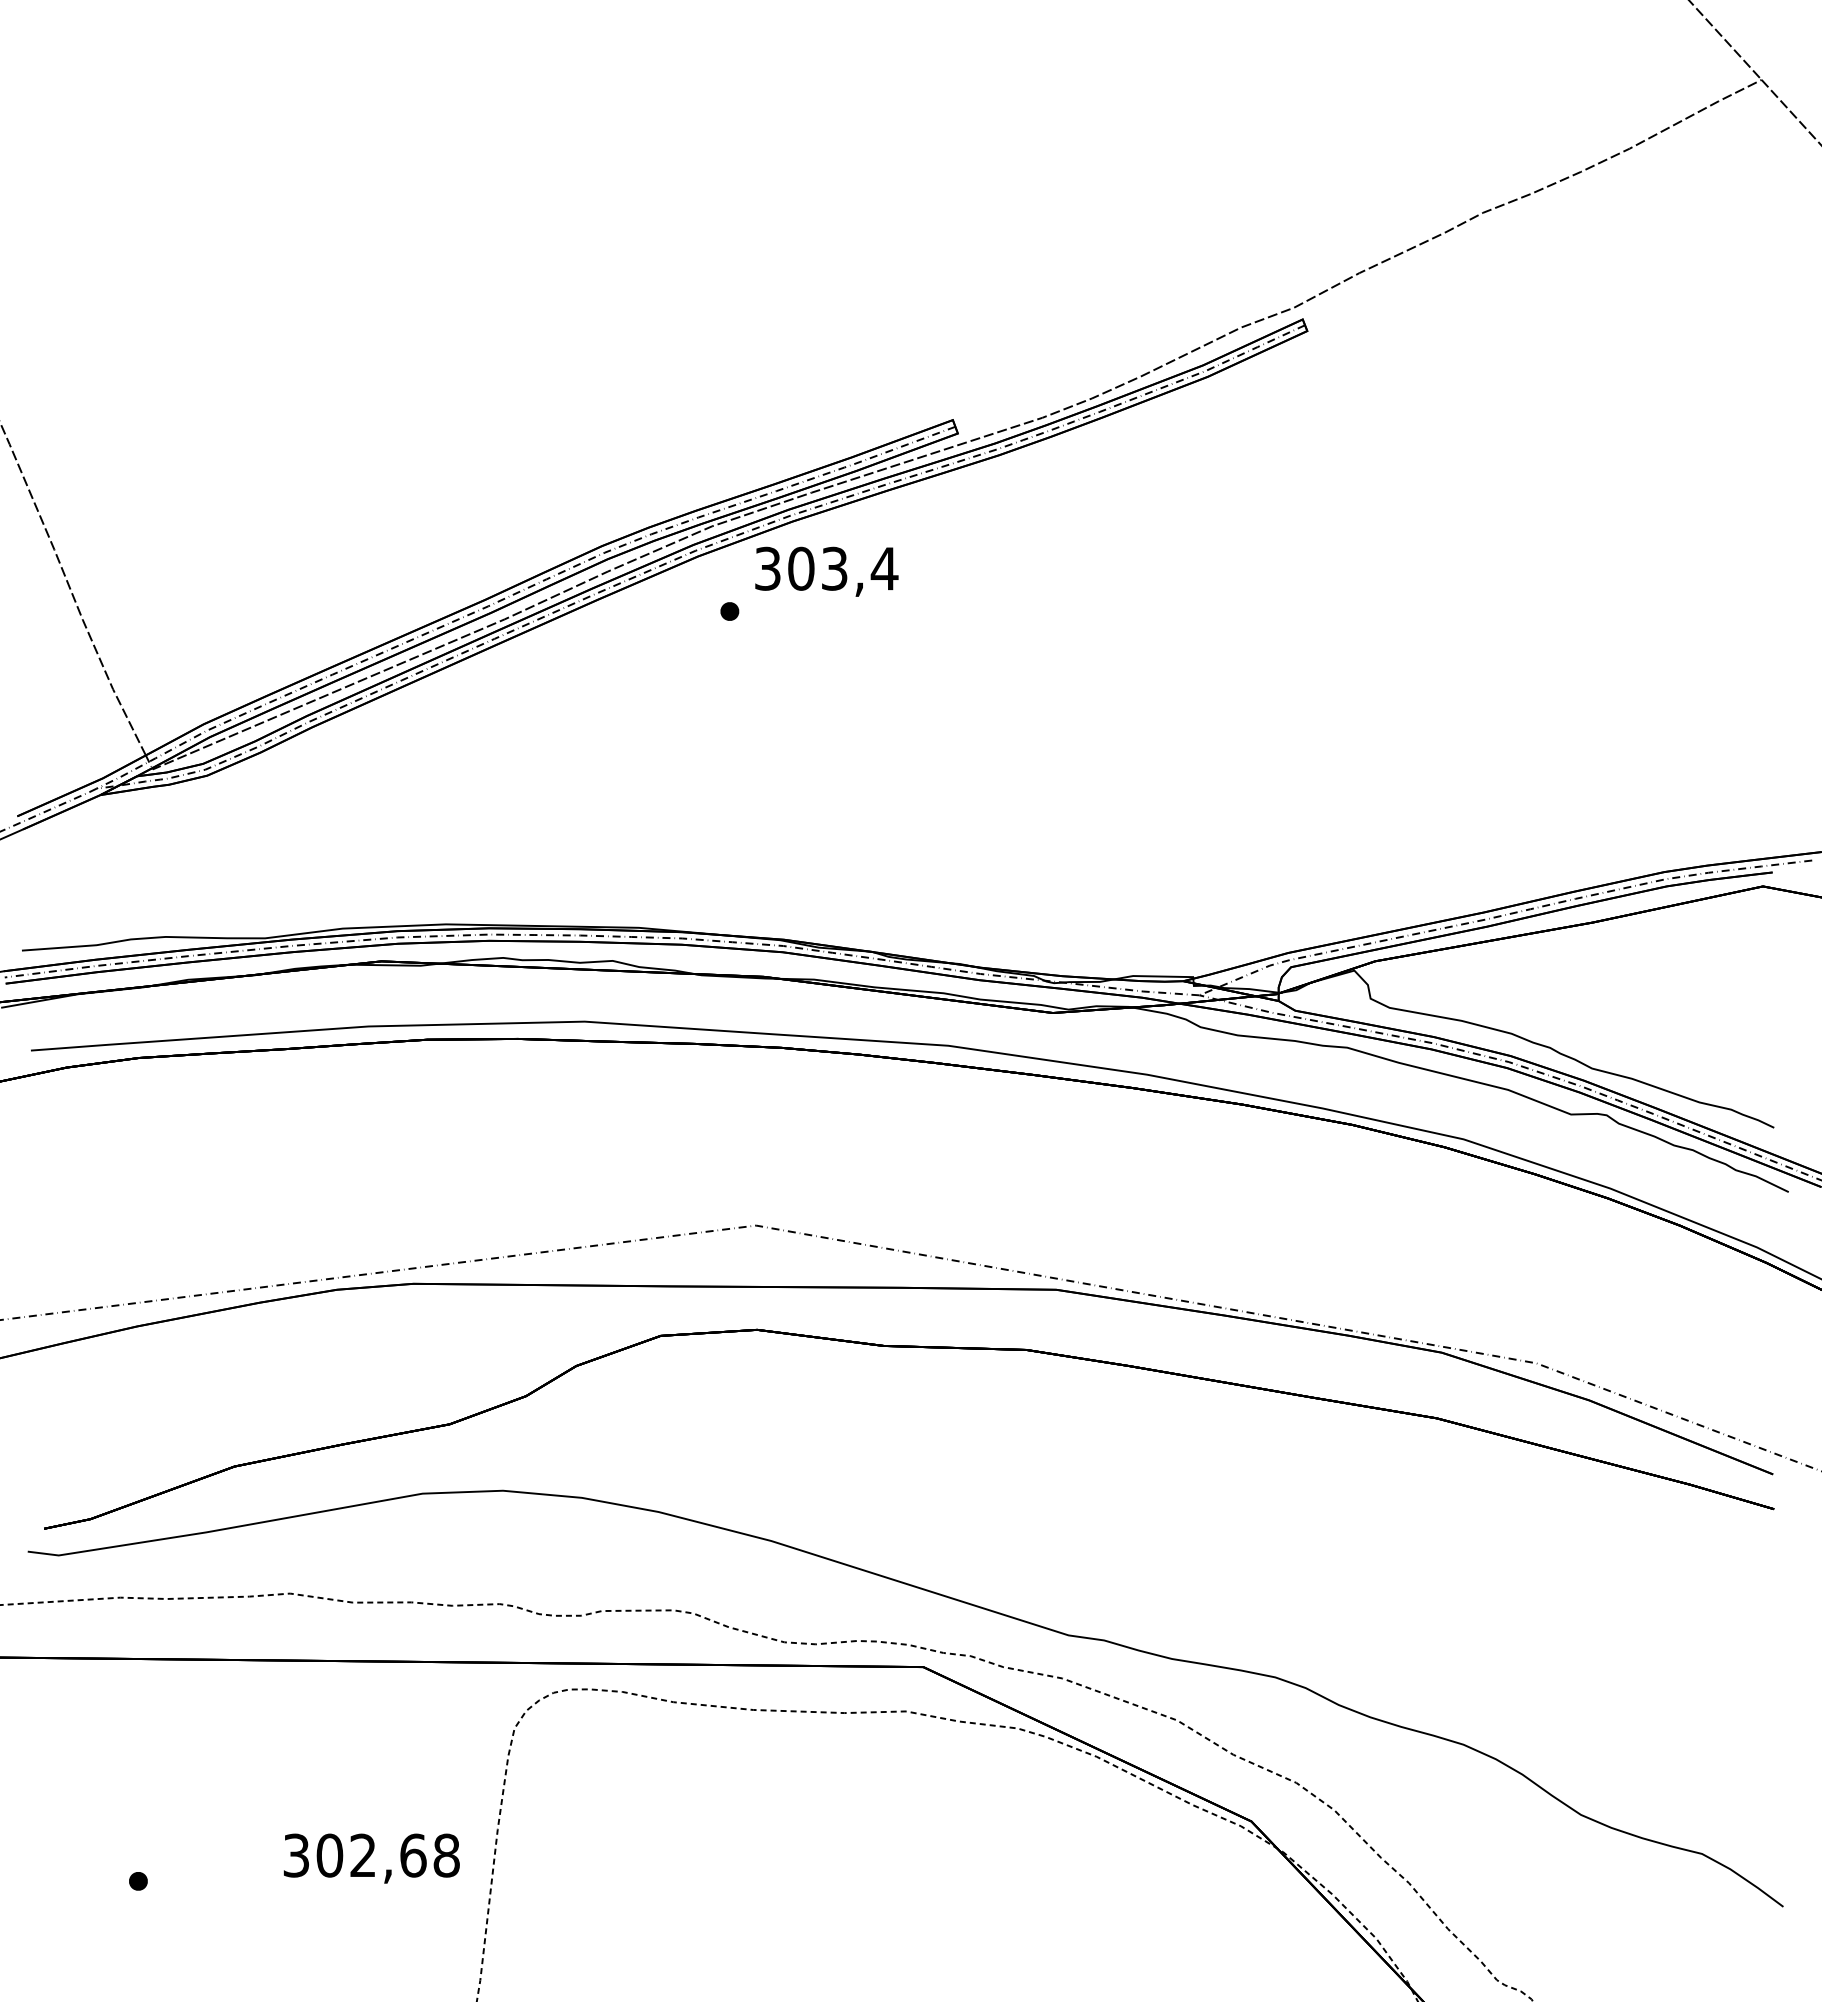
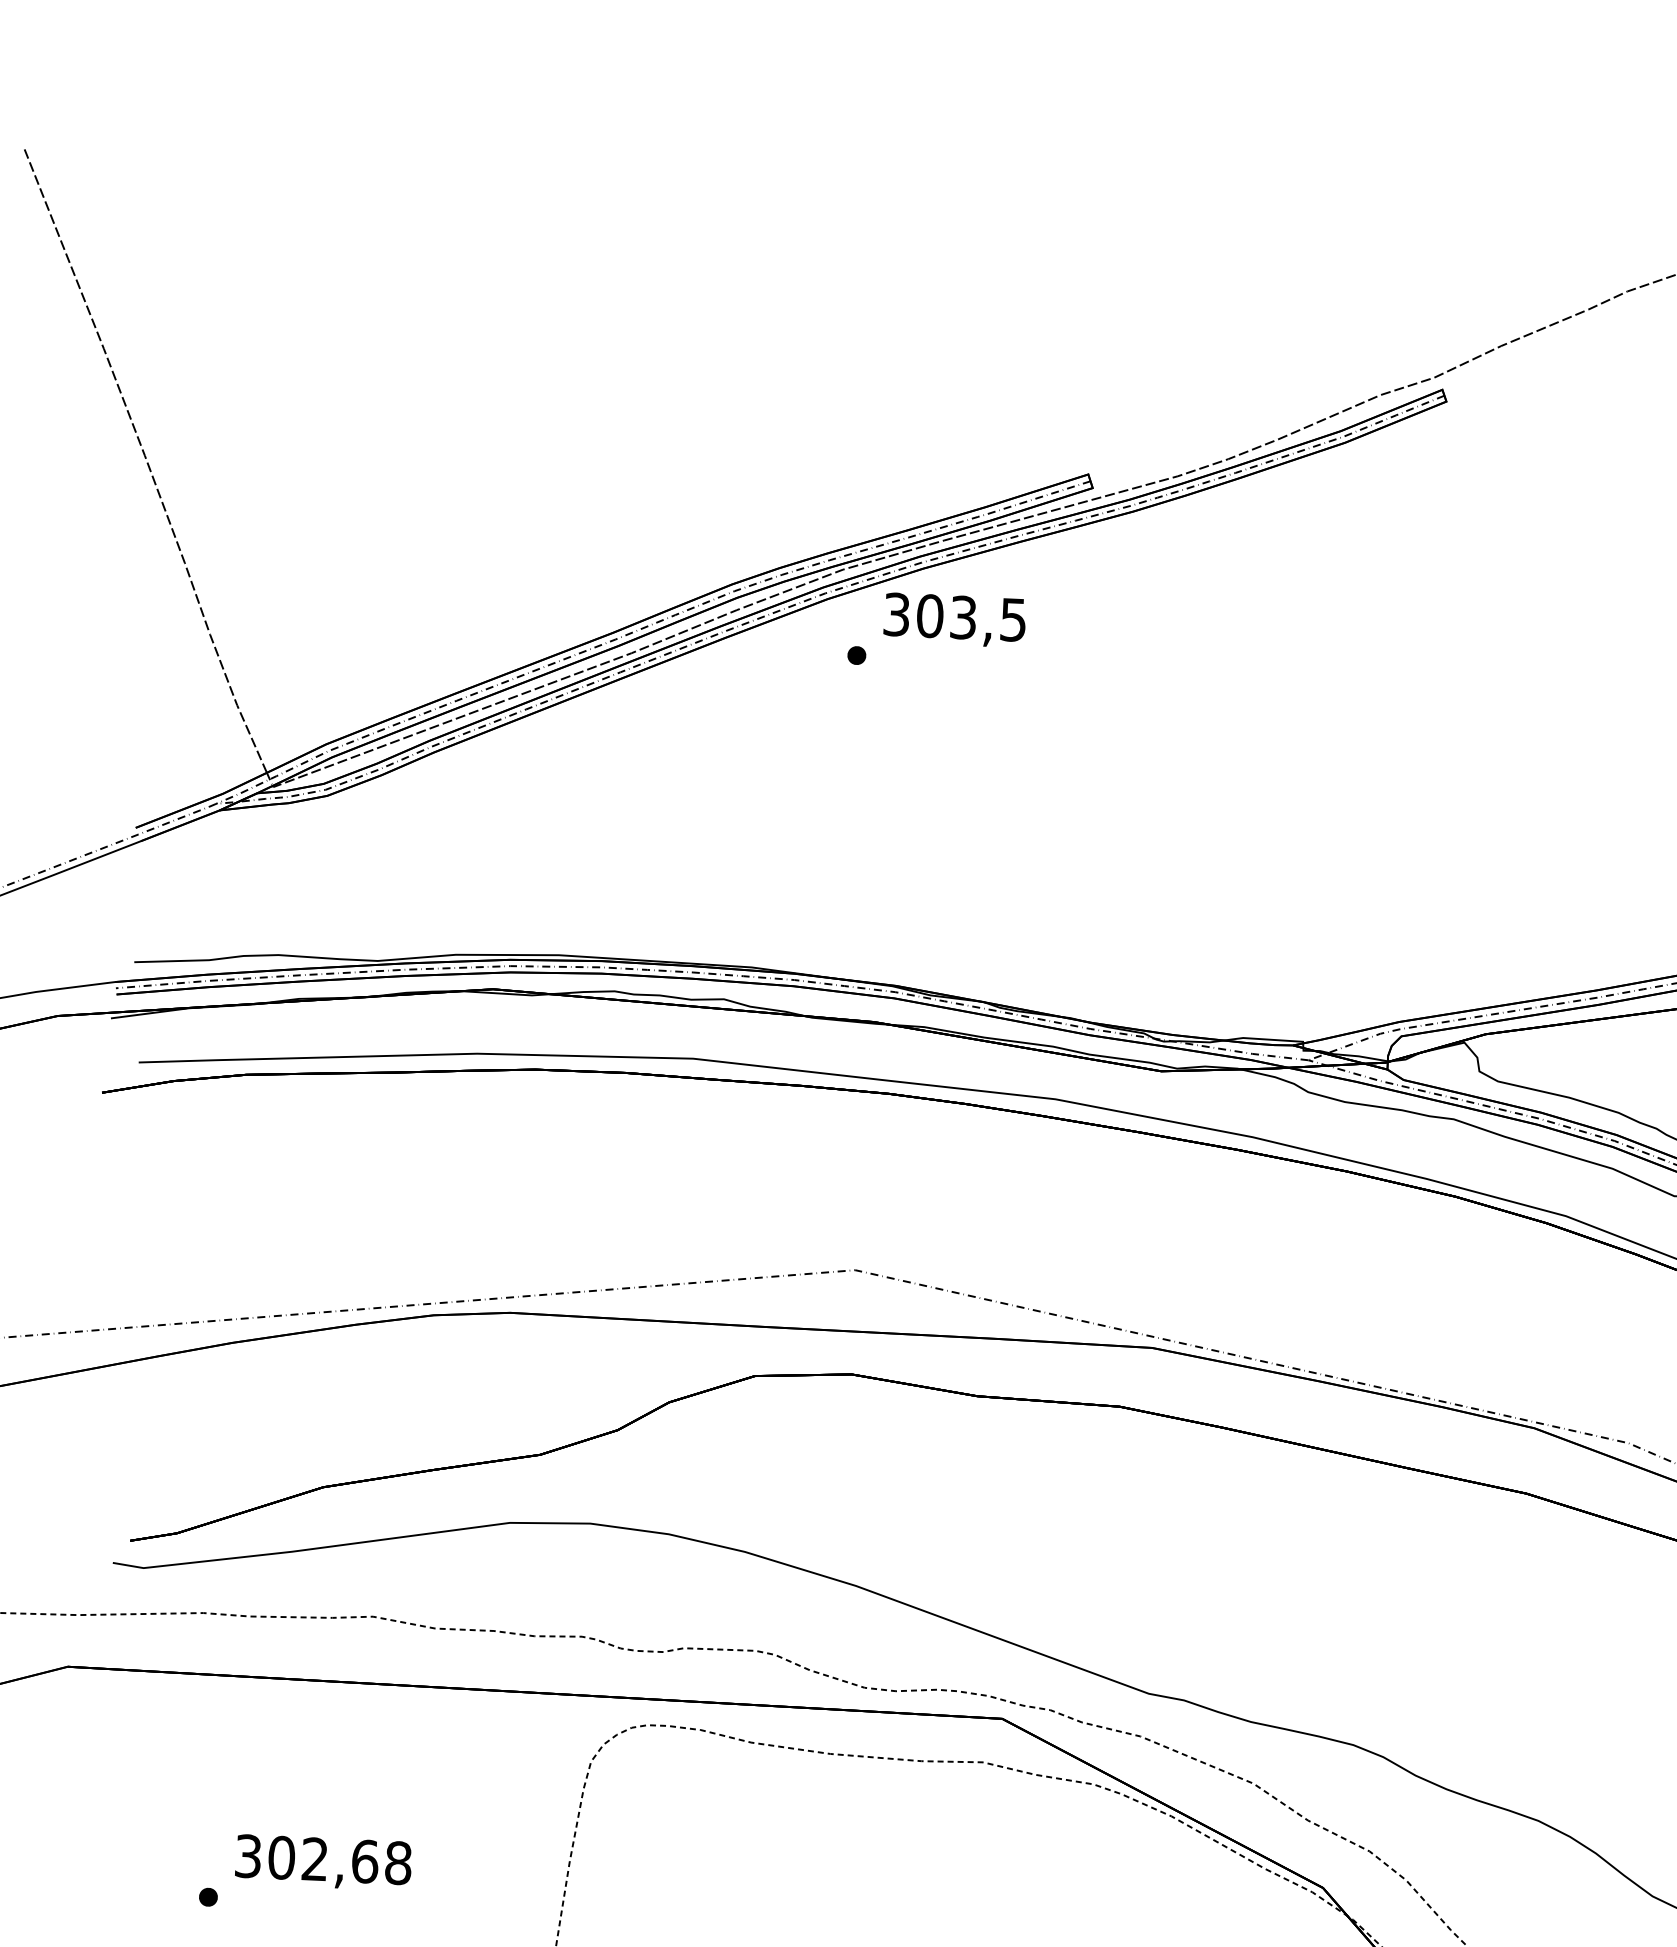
text: (884, 568) -> (1013, 619), 303,4 -> 303,5
text: (371, 1858) -> (323, 1862), moved

